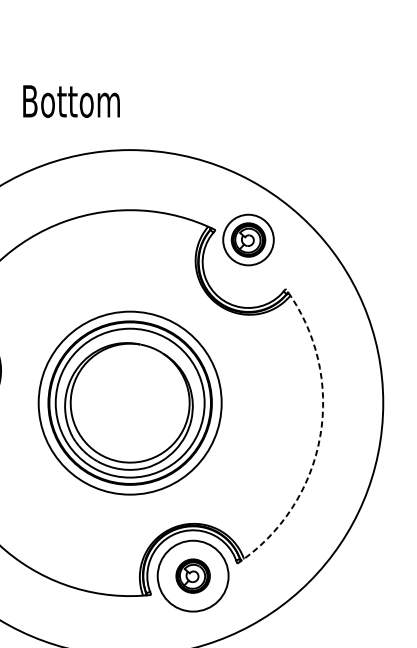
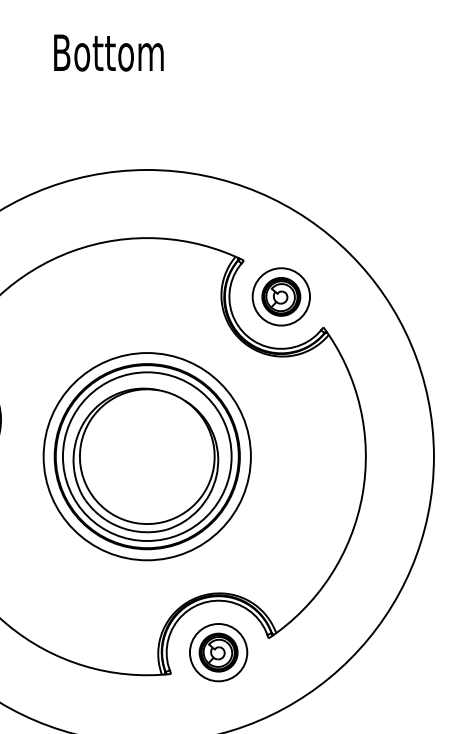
text: (71, 101) -> (108, 52), moved
part: (247, 239) -> (280, 296), moved
arc: (320, 436) -> (362, 494), dashed -> solid
circle: (193, 576) -> (218, 652), size x0.71

